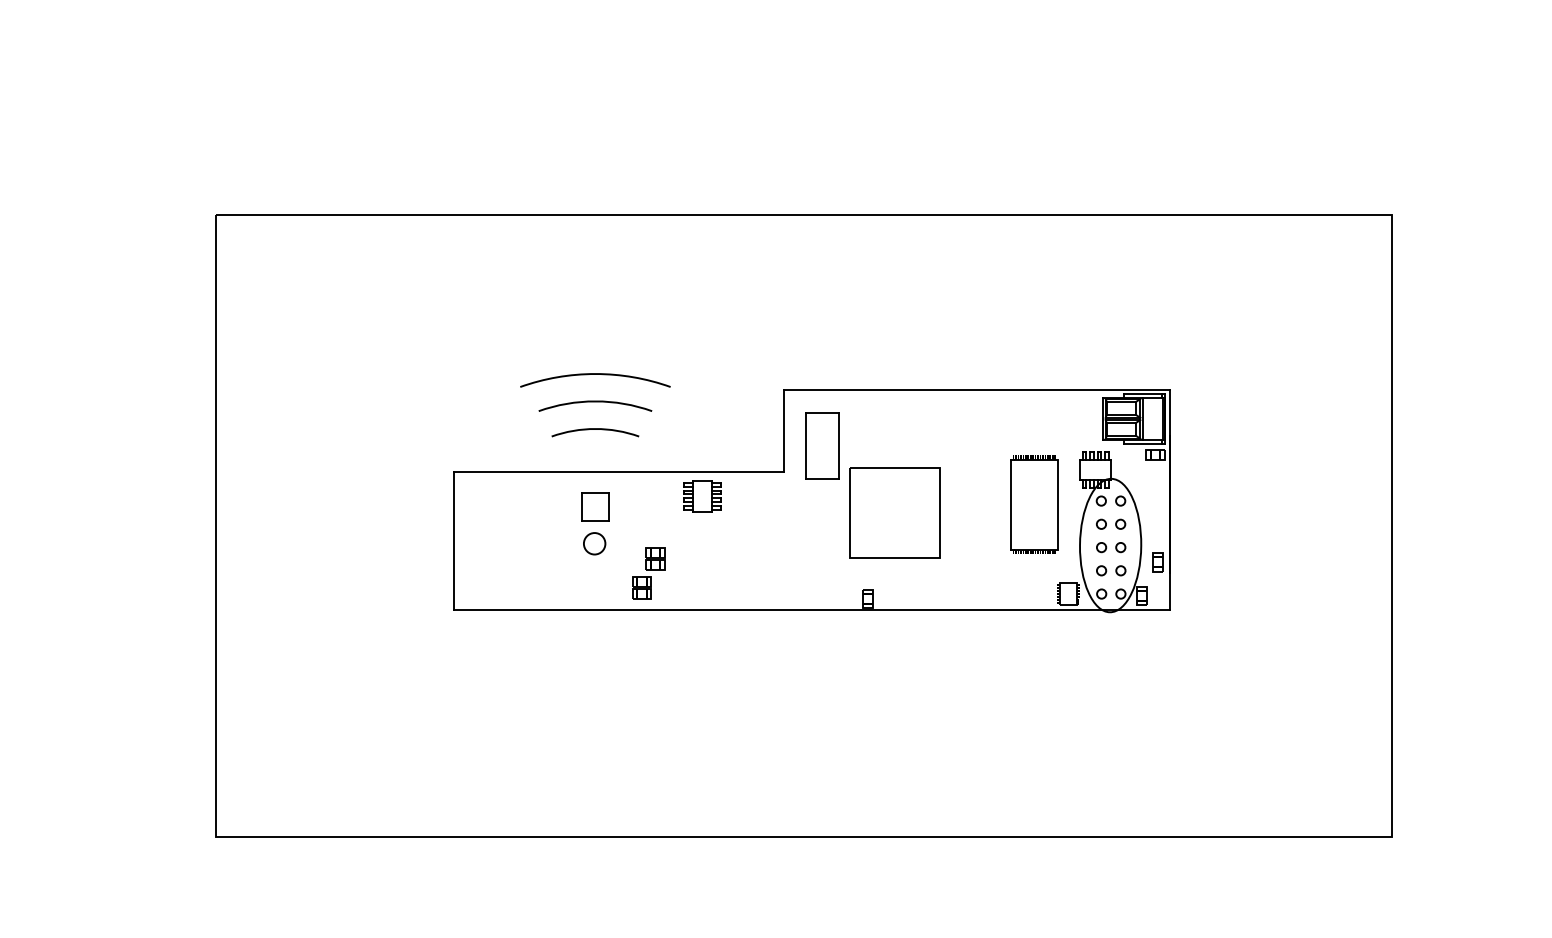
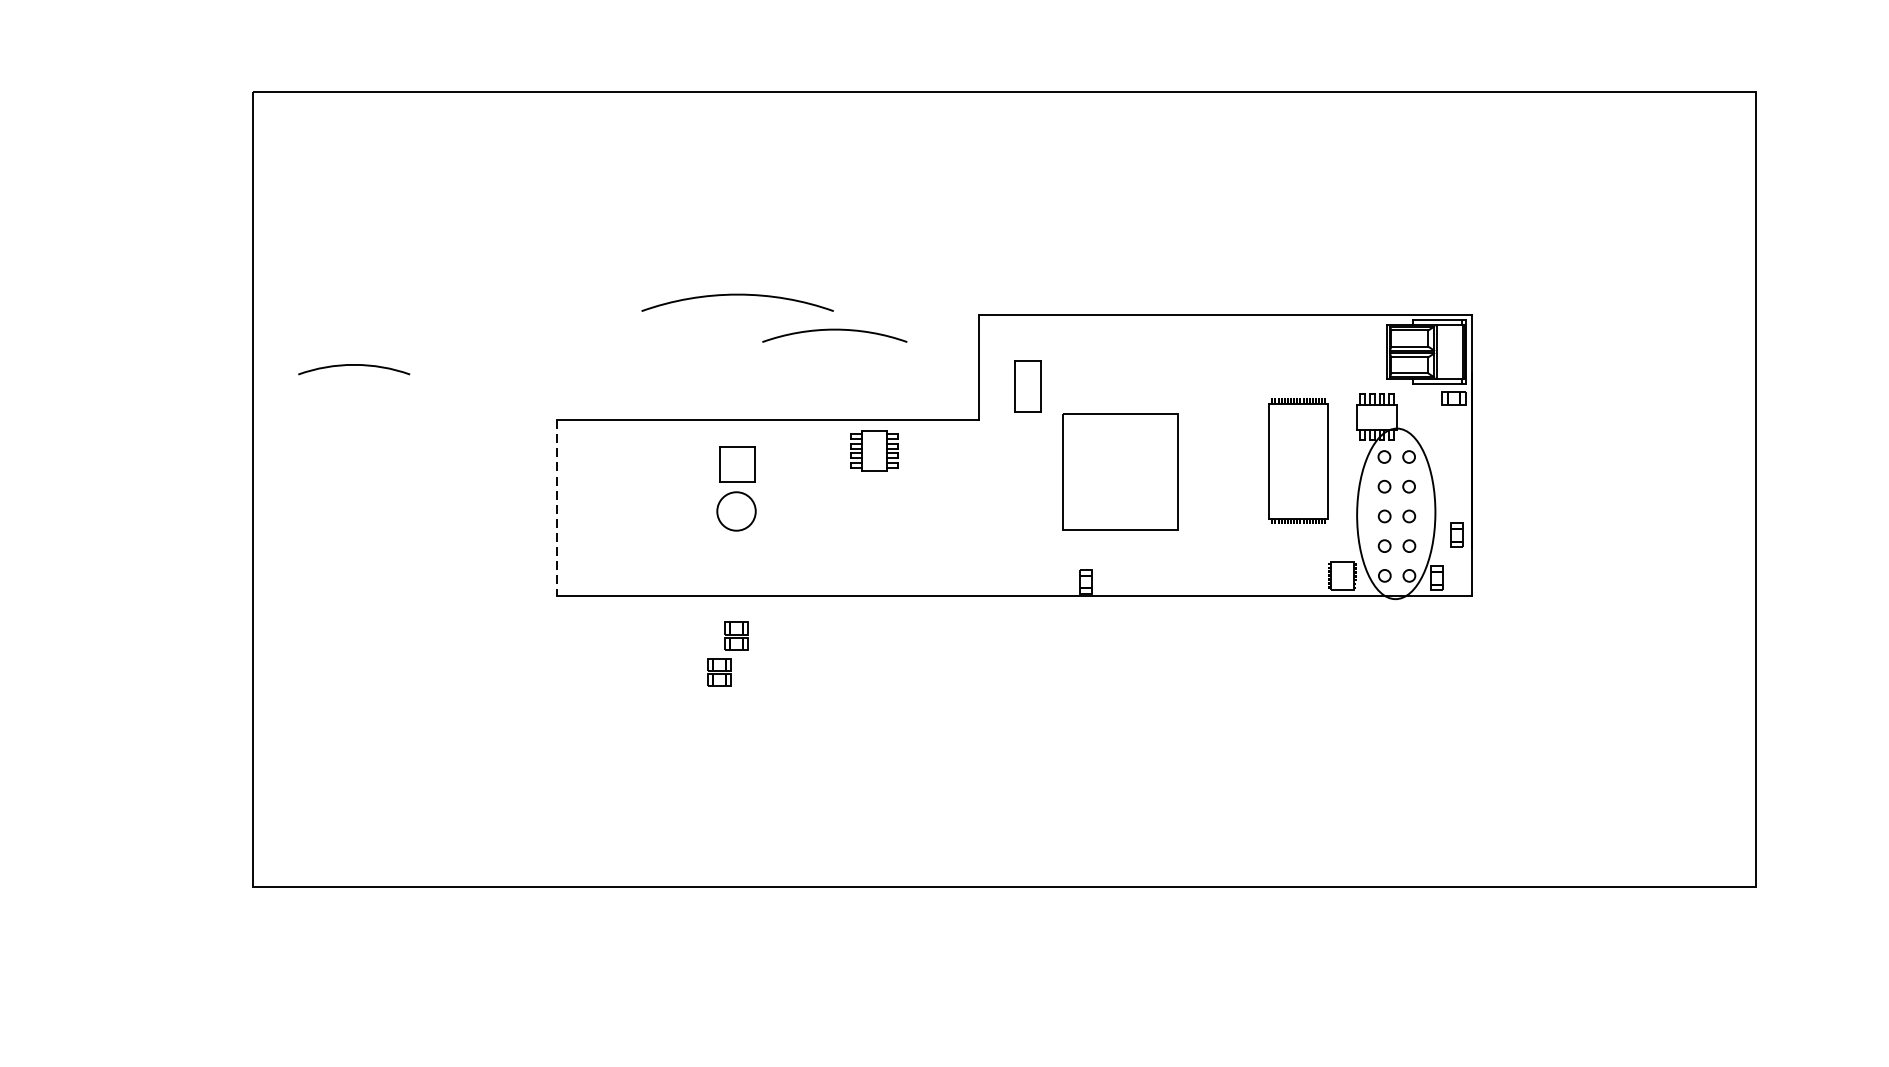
arc: (595, 402) -> (834, 331), moved
arc: (595, 429) -> (354, 365), moved
part: (822, 445) -> (1027, 385), size x0.6
line: (453, 541) -> (556, 508), solid -> dashed
circle: (594, 543) -> (736, 511), size x1.4
part: (648, 573) -> (727, 654), moved

